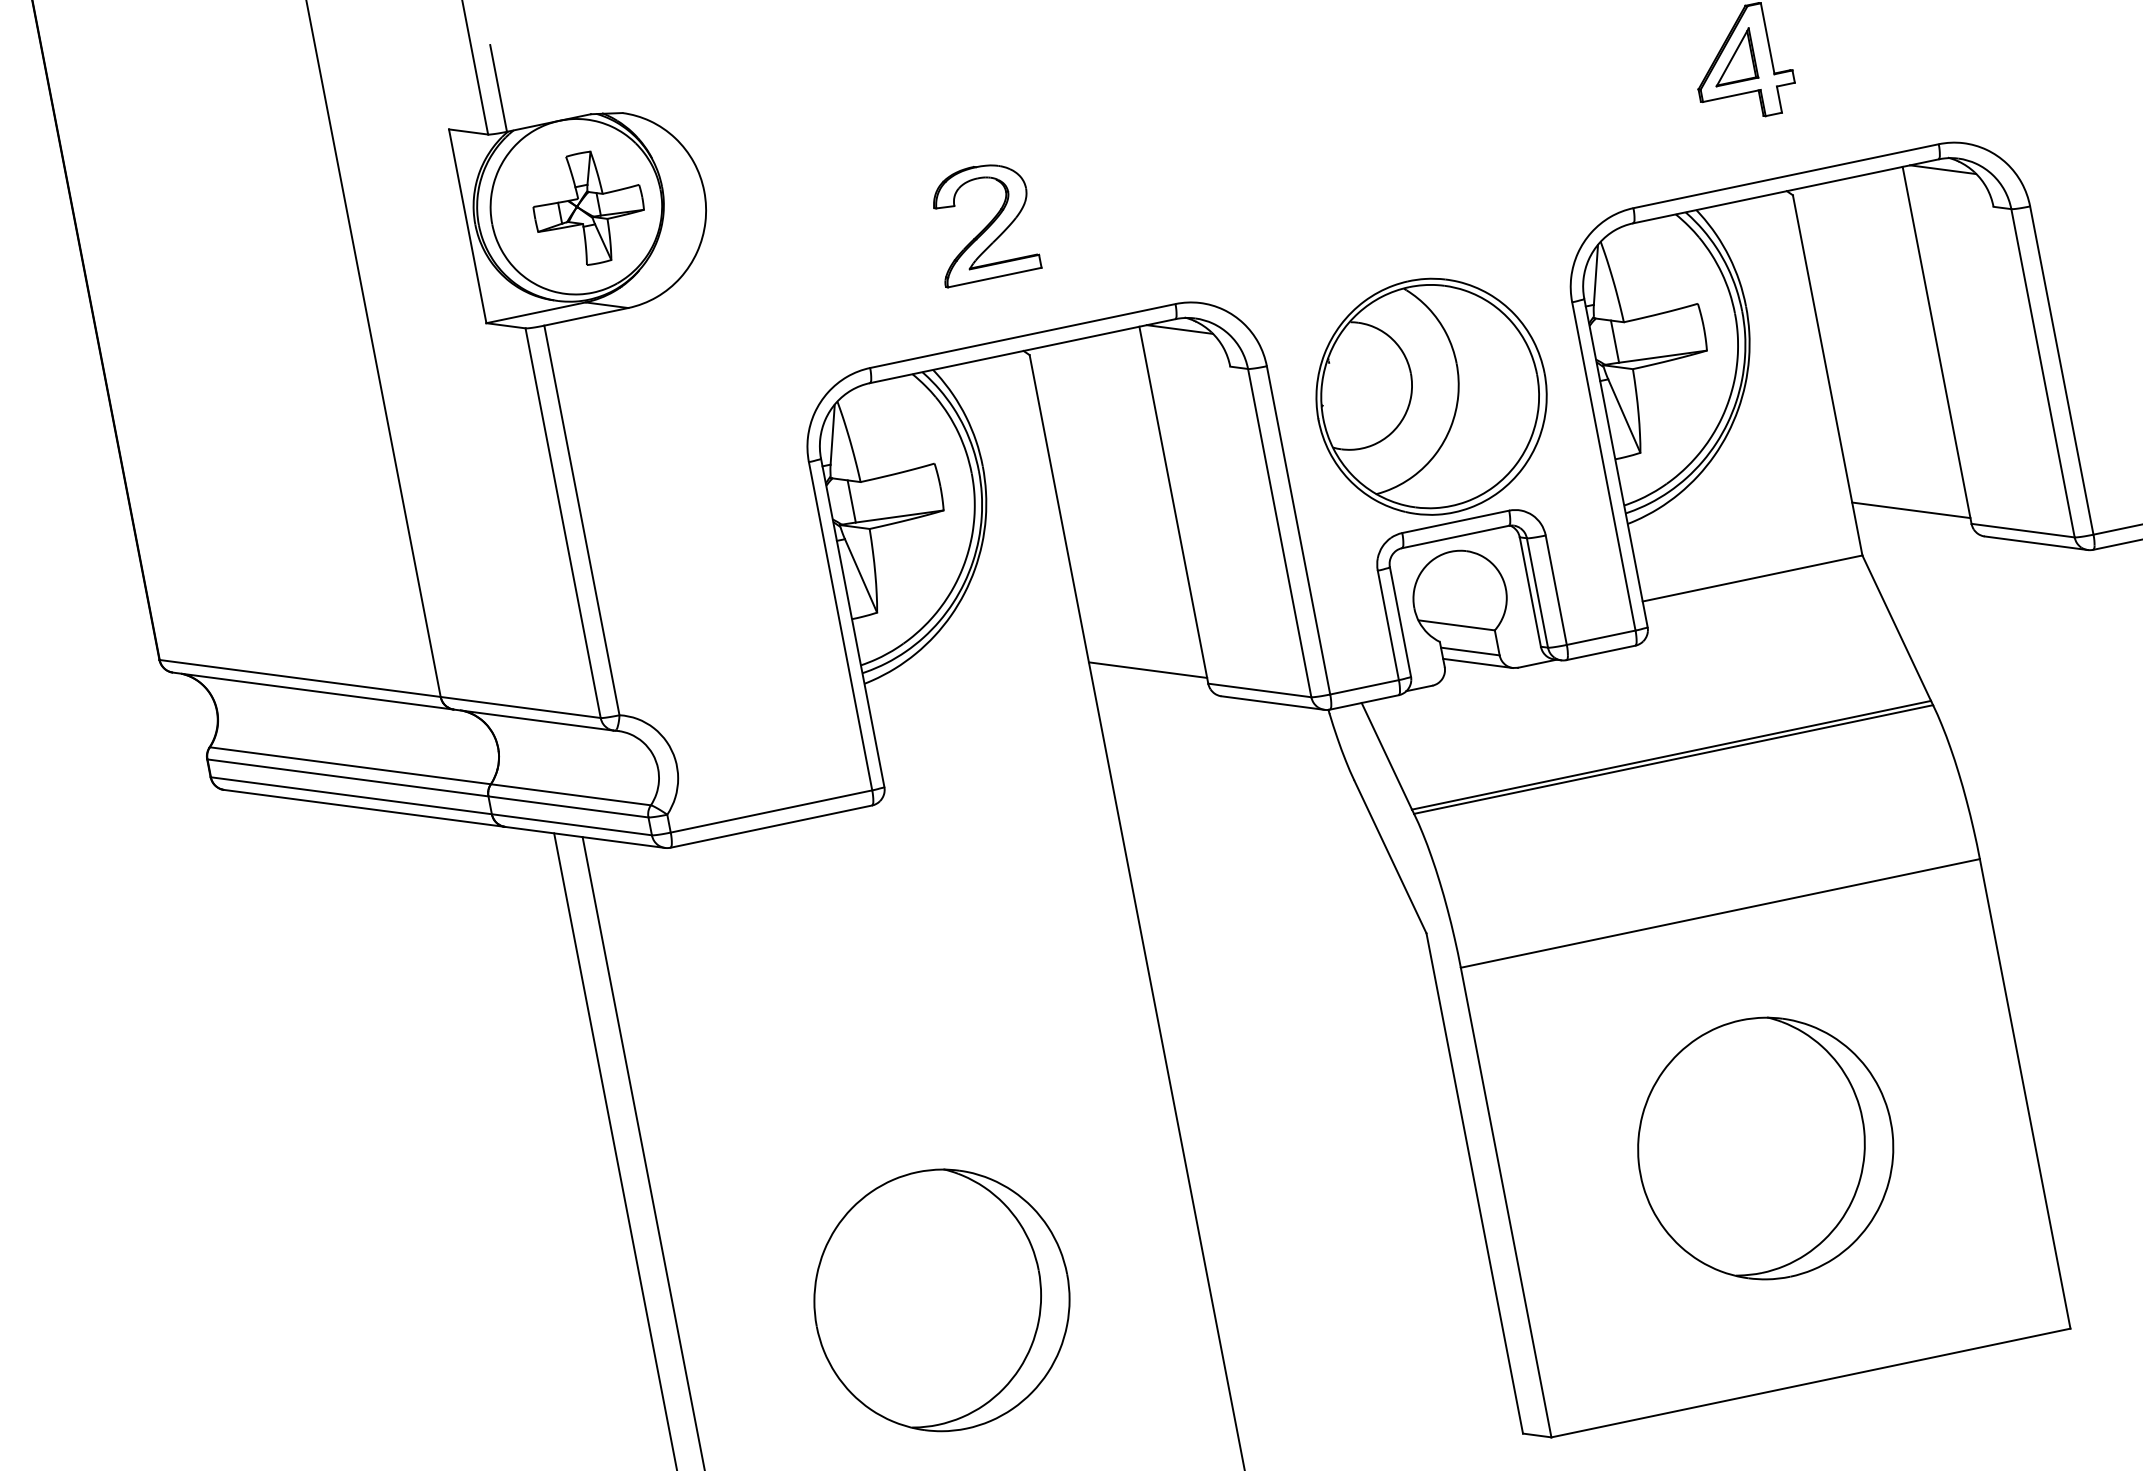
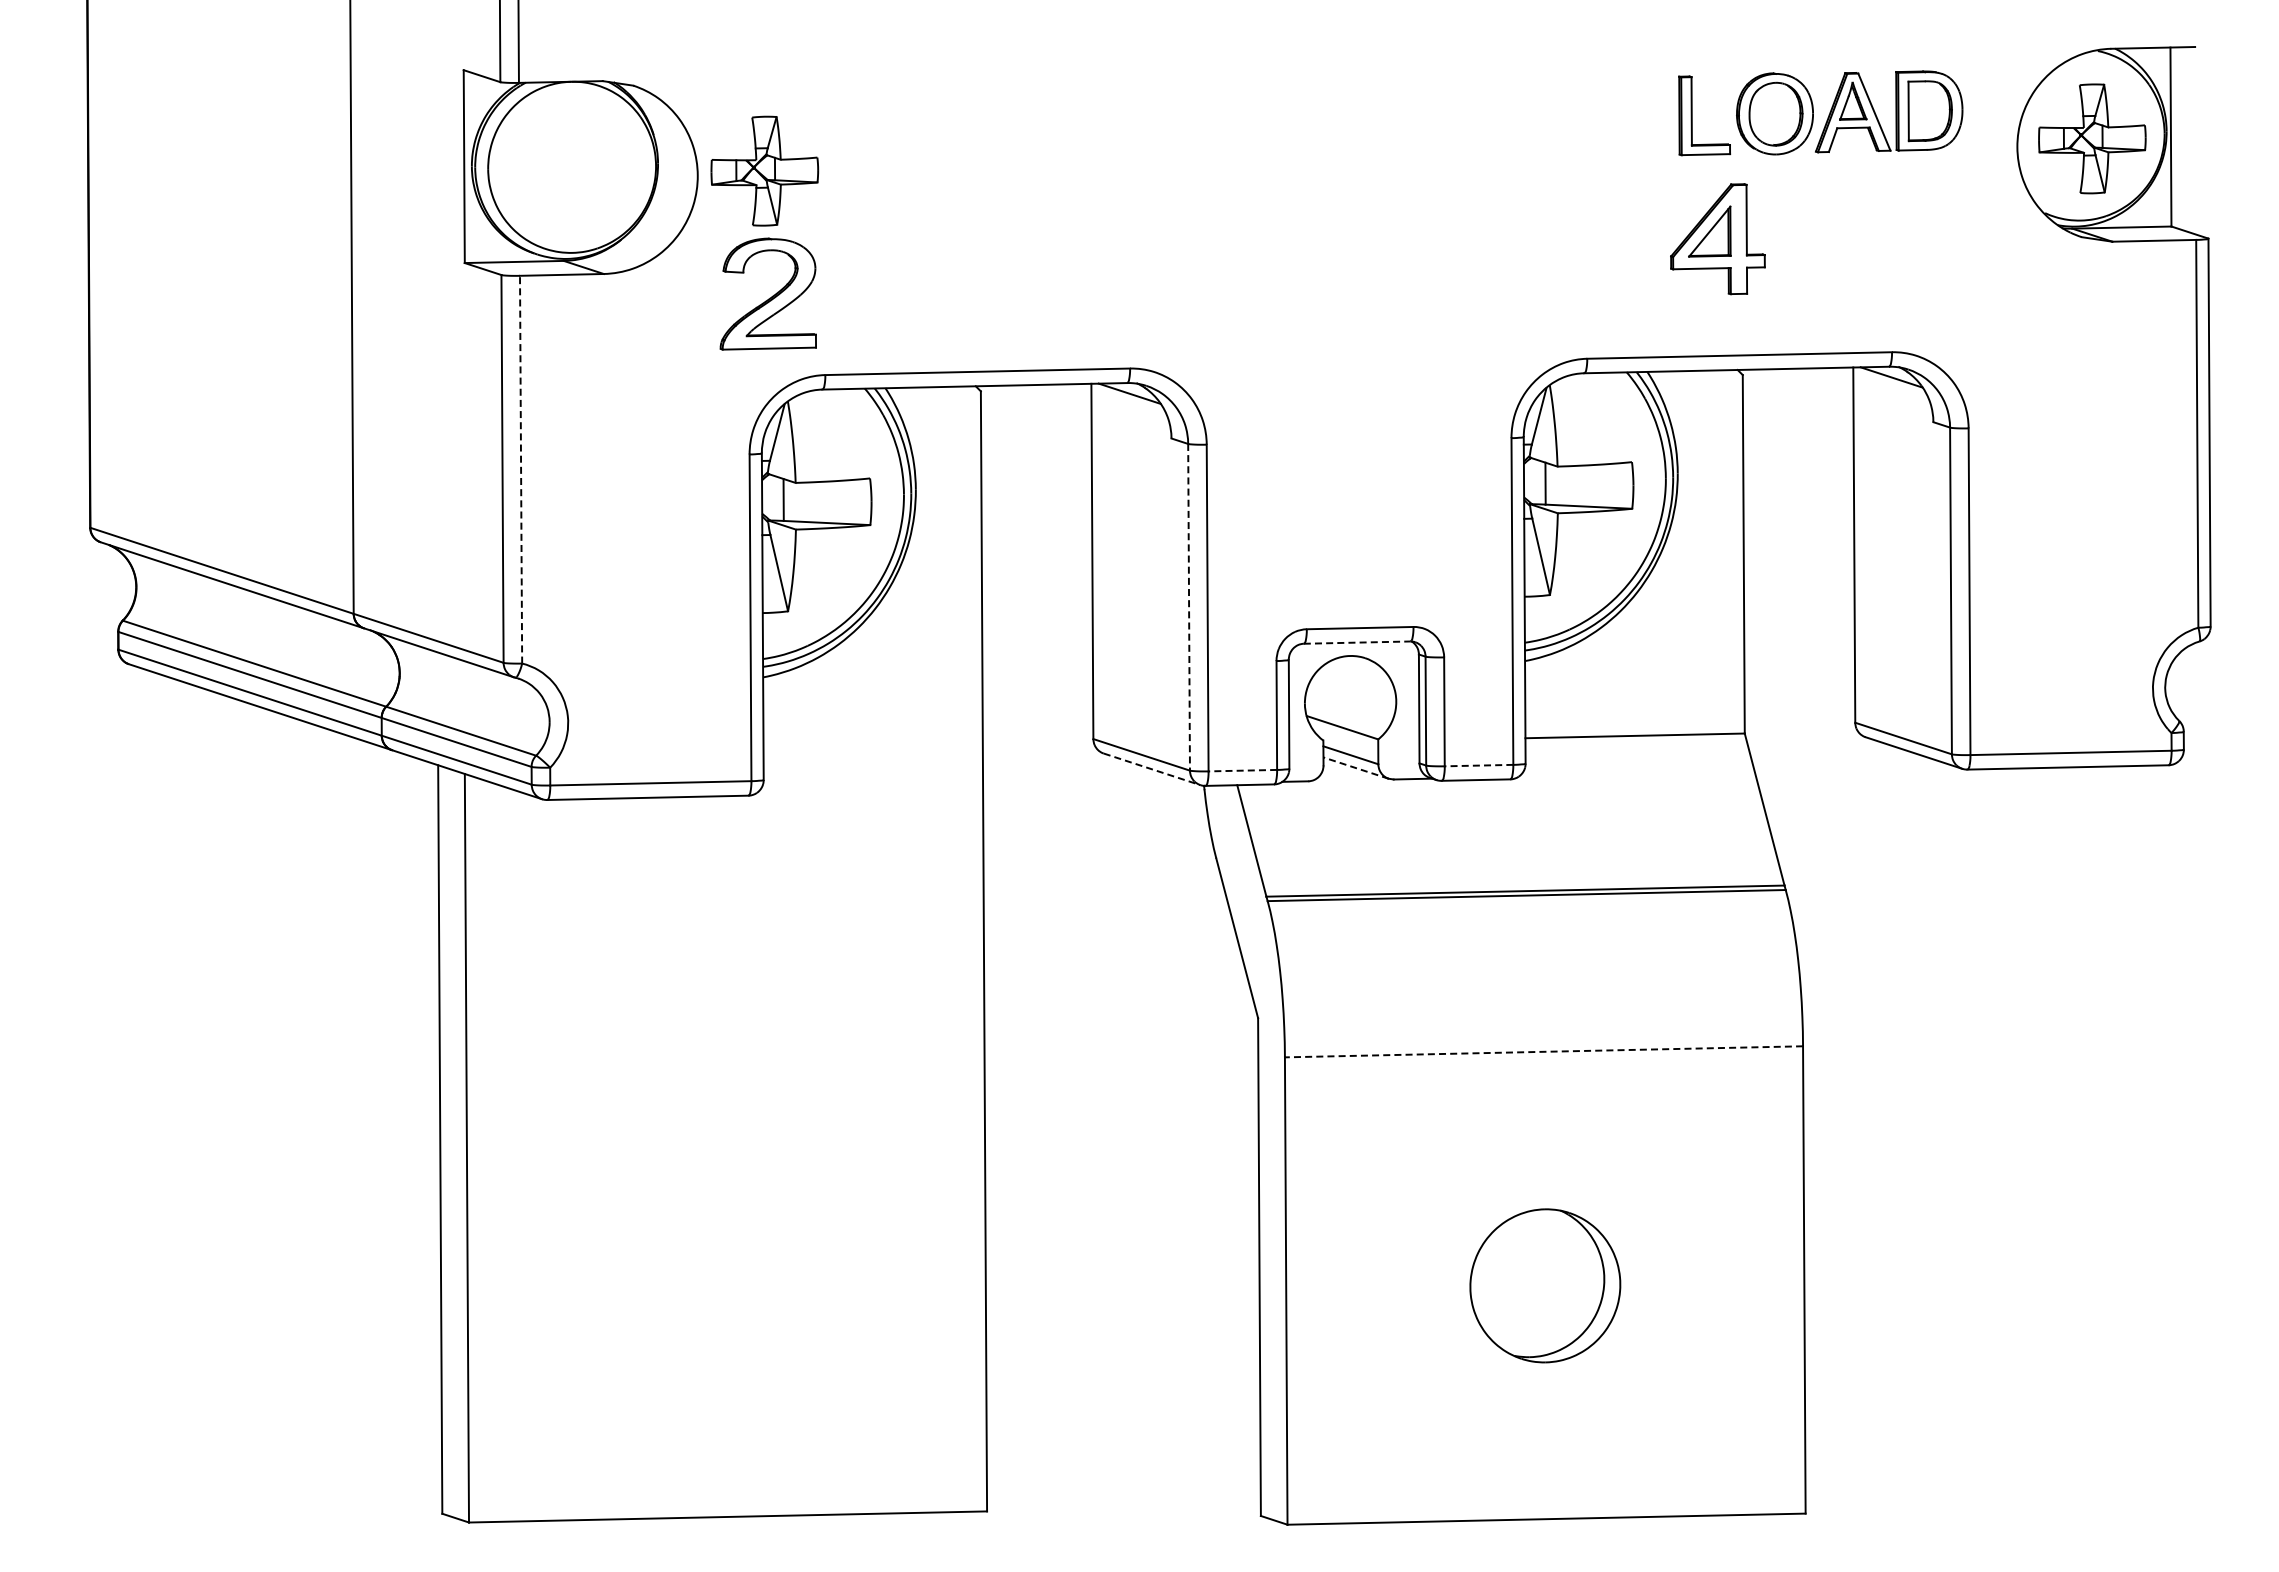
part: (588, 207) -> (764, 170), moved
part: (982, 222) -> (767, 293), moved
part: (1431, 396) -> (1359, 503), removed
line: (1910, 509) -> (1799, 698), removed
line: (582, 520) -> (521, 469), solid -> dashed
line: (1280, 533) -> (1189, 607), solid -> dashed
line: (1455, 536) -> (1357, 642), solid -> dashed
line: (1600, 637) -> (1478, 765), solid -> dashed
line: (1477, 662) -> (1355, 767), solid -> dashed
line: (1147, 670) -> (1037, 715), removed
line: (1364, 687) -> (1242, 770), solid -> dashed
line: (1273, 703) -> (1152, 769), solid -> dashed
line: (1719, 913) -> (1543, 1051), solid -> dashed
part: (1765, 1148) -> (1545, 1285), size x0.6
part: (941, 1300) -> (726, 1283), removed

